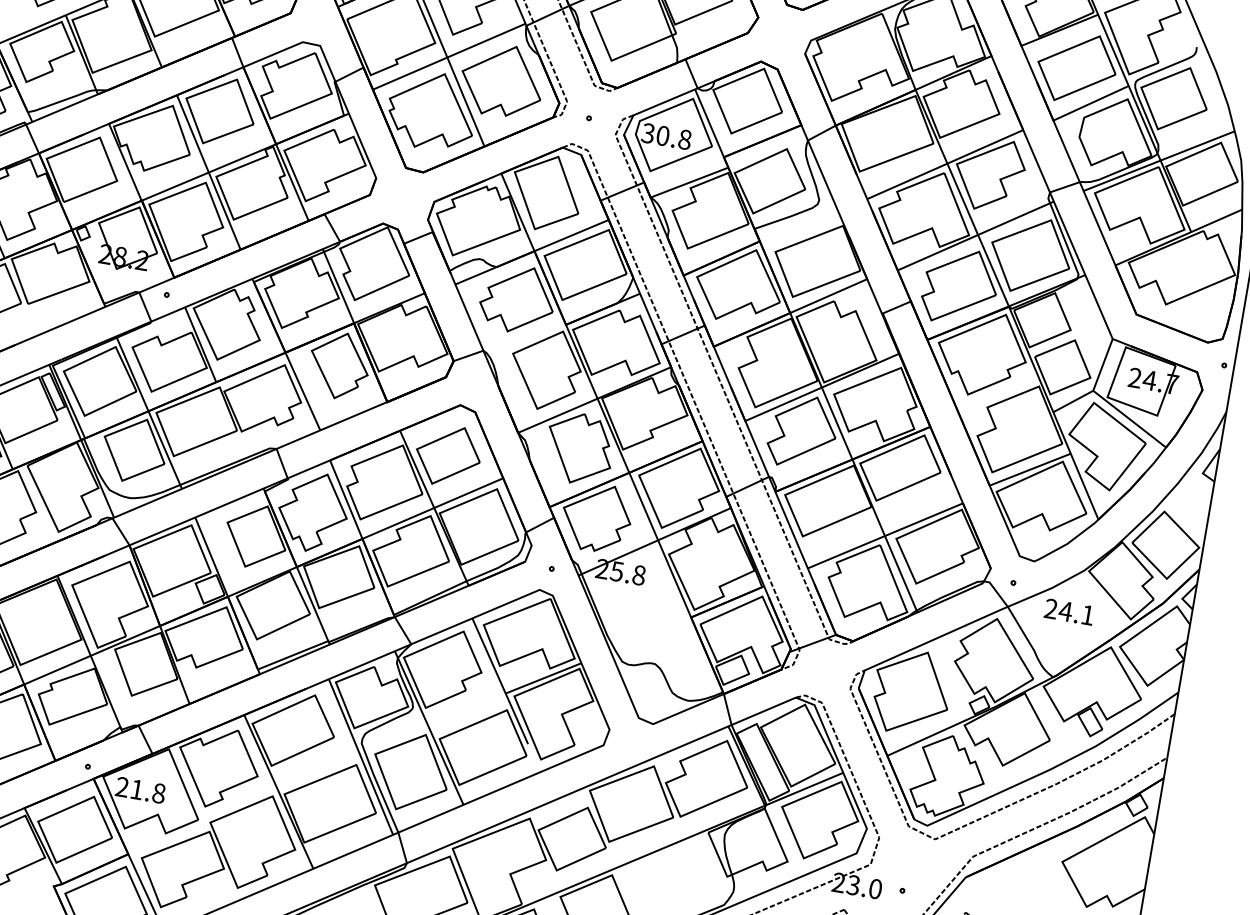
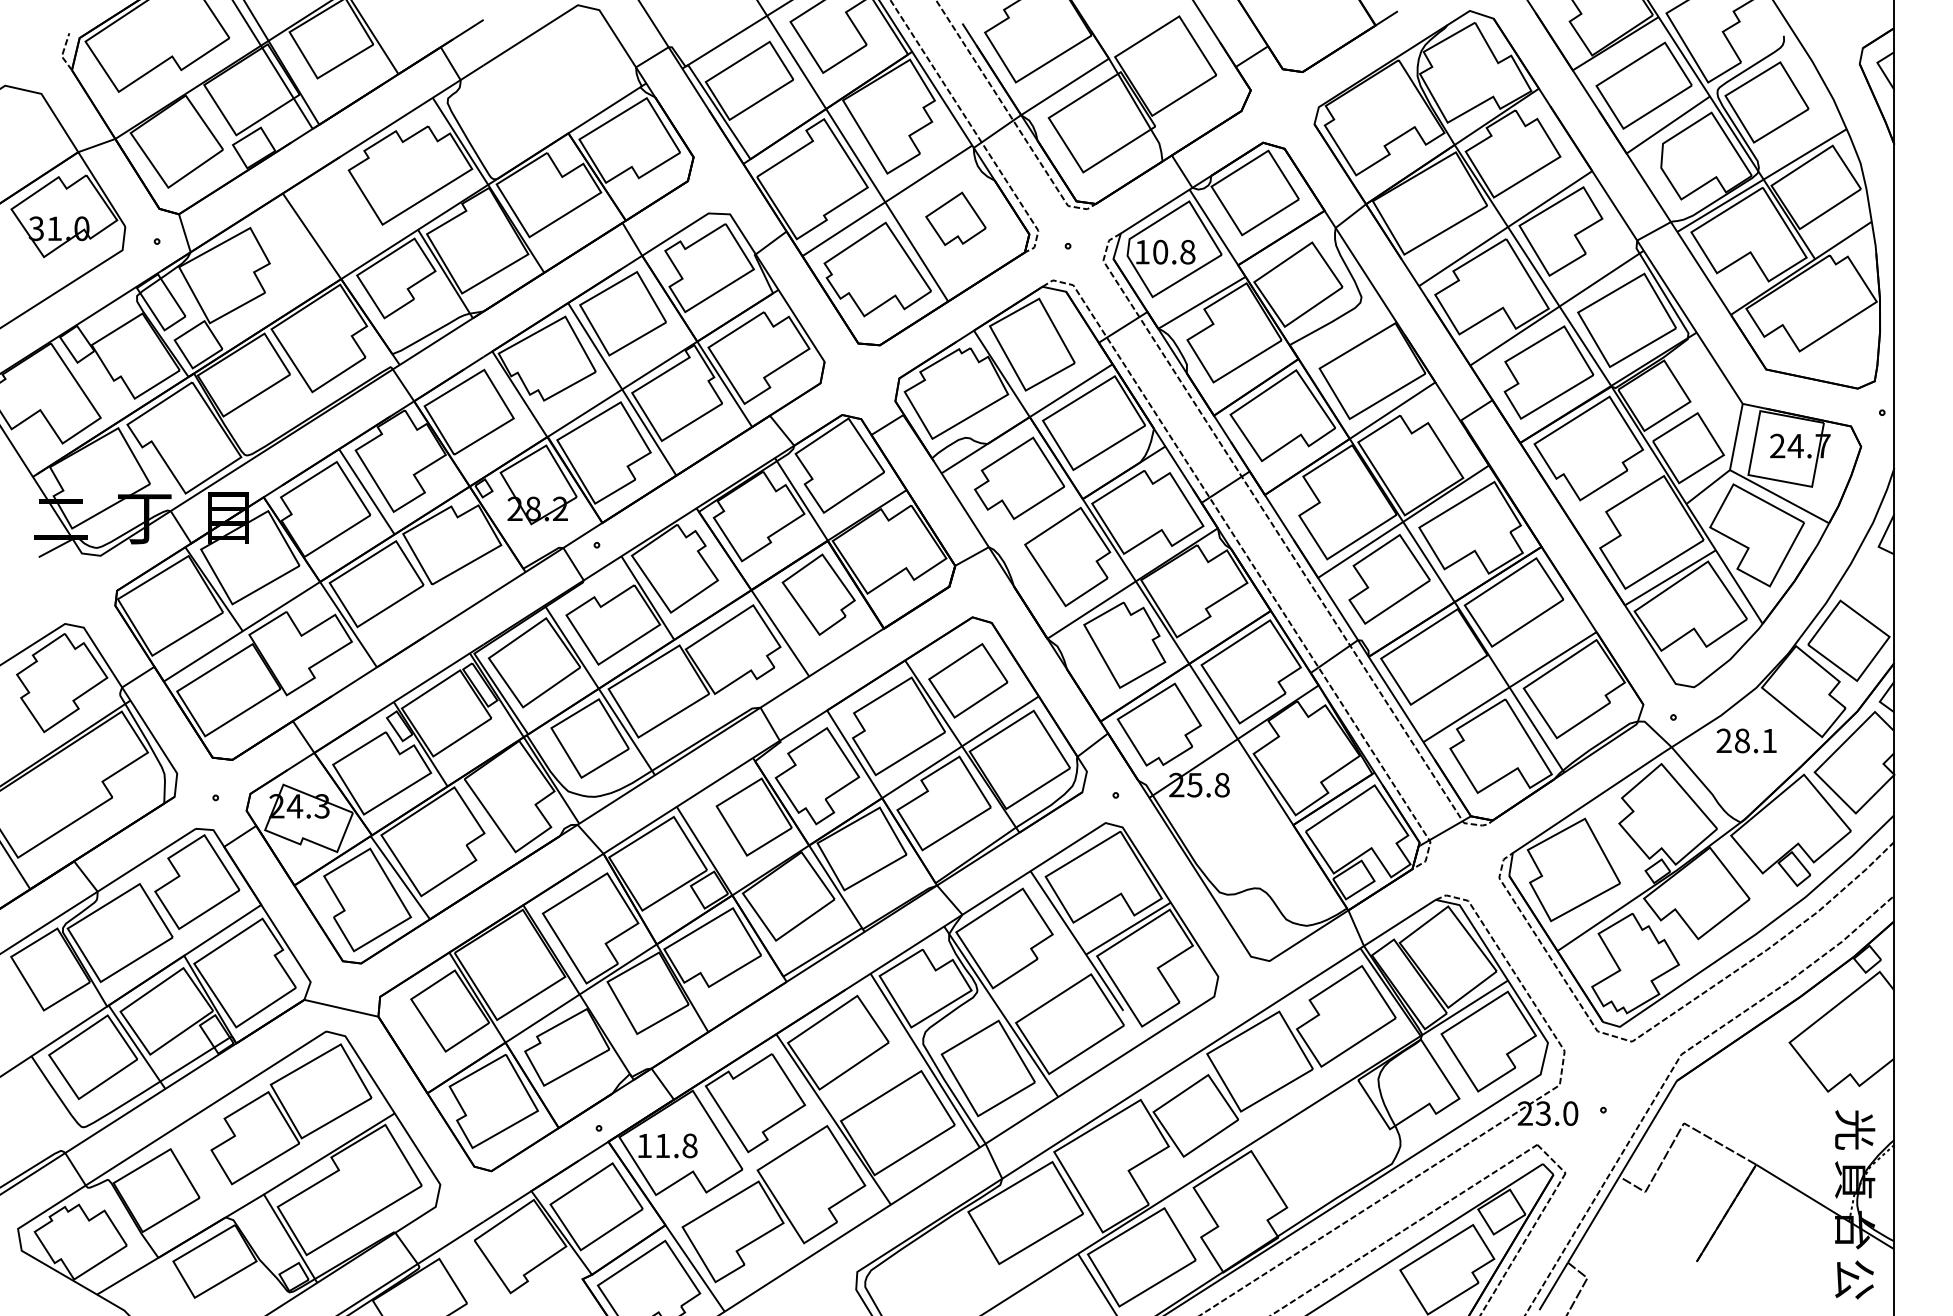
part: (501, 80) -> (955, 218), size x0.6
text: (647, 132) -> (1141, 251), 30.8 -> 10.8
text: (1066, 611) -> (1742, 740), 24.1 -> 28.1
text: (122, 786) -> (644, 1145), 21.8 -> 11.8

